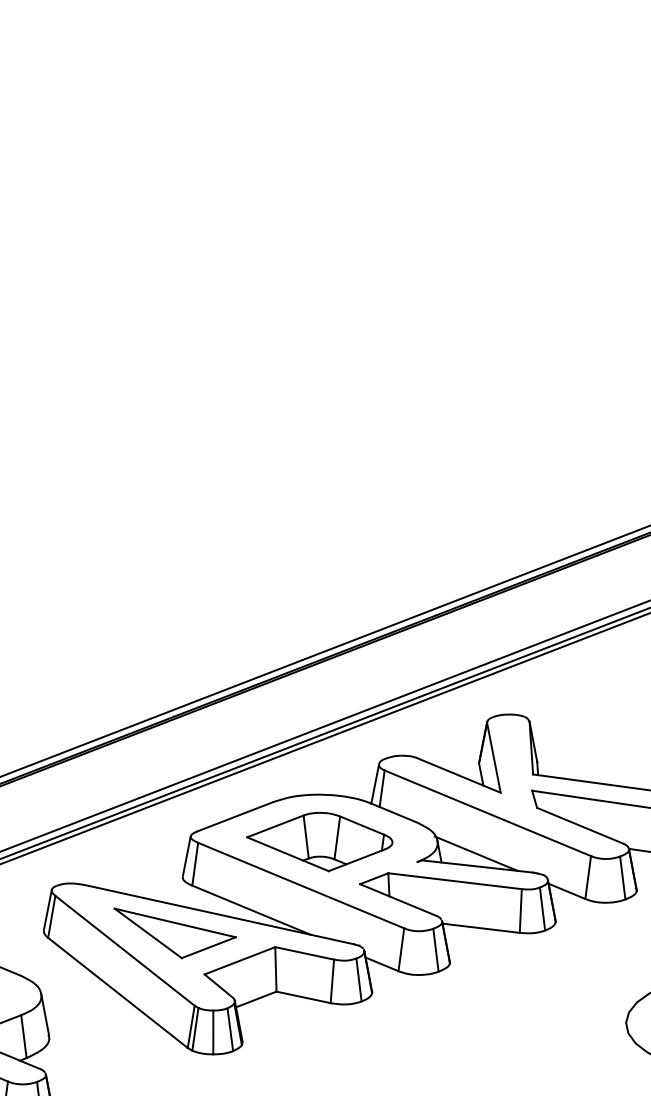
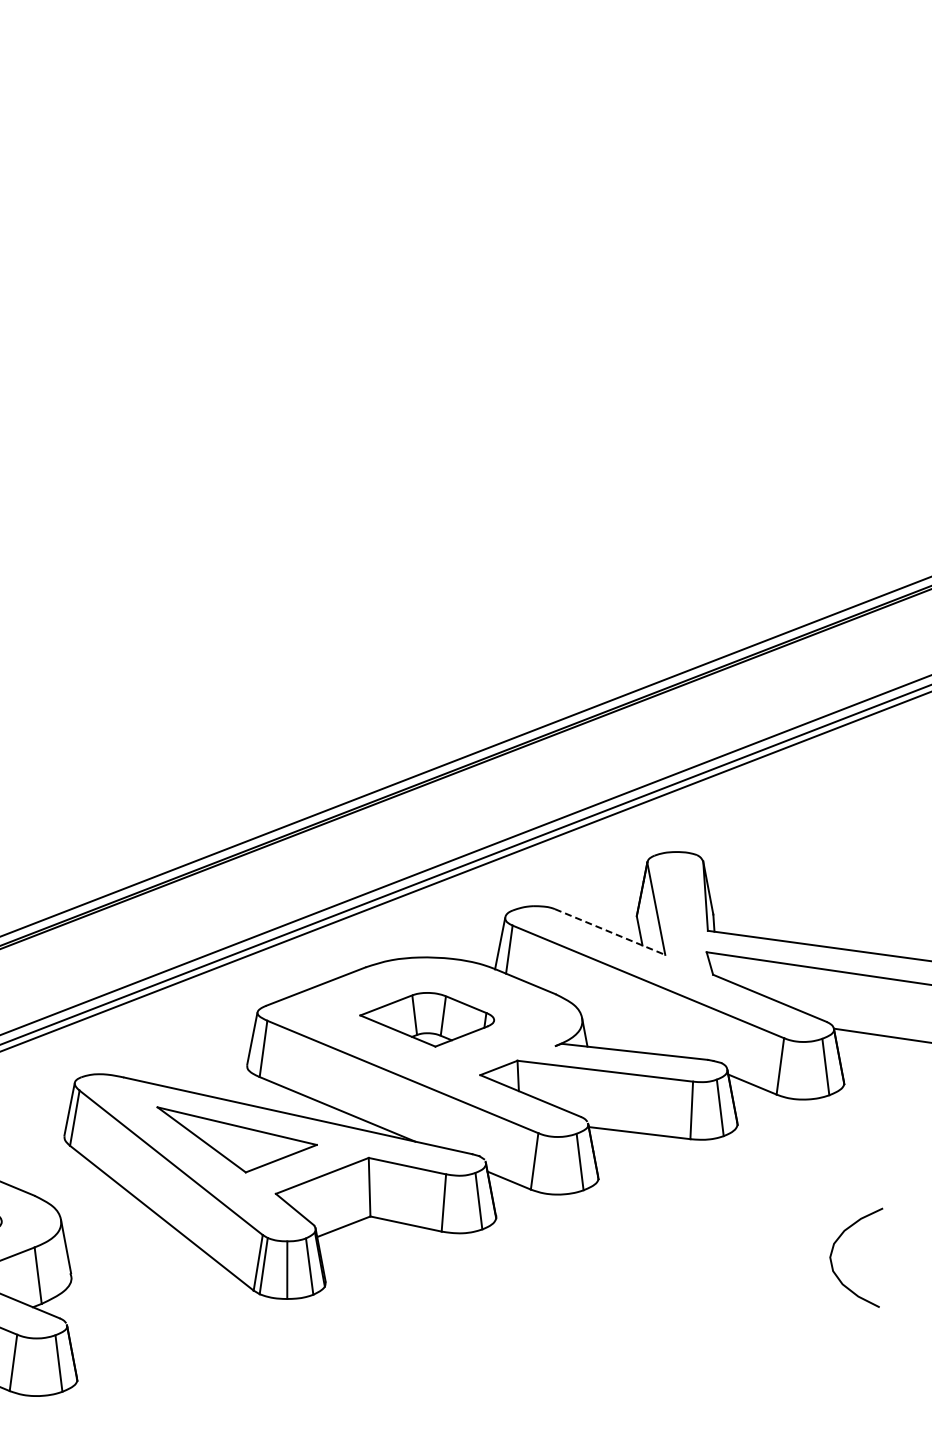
line: (459, 775) -> (610, 932), solid -> dashed
part: (319, 841) -> (426, 1019), size x0.7
line: (475, 853) -> (632, 1034), removed

